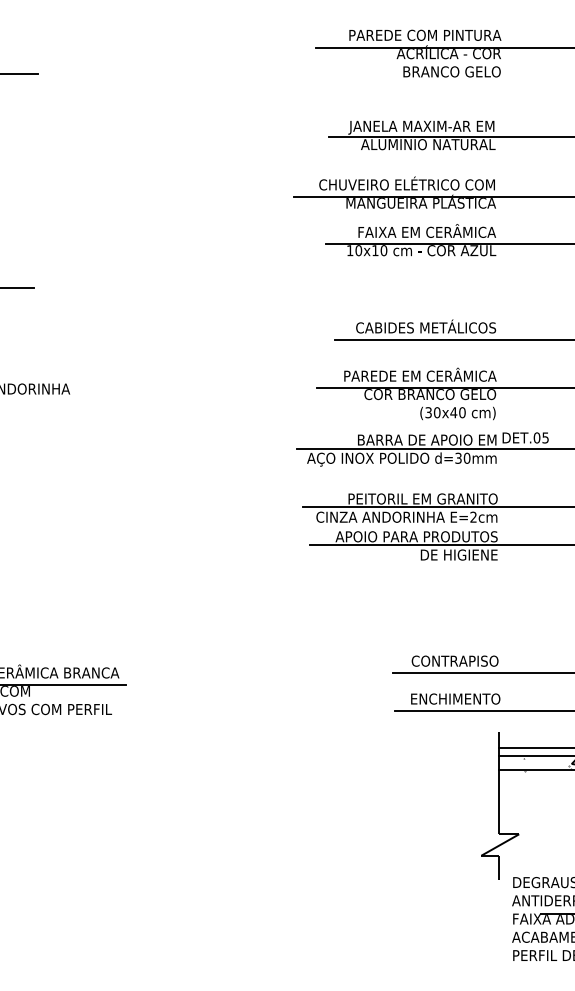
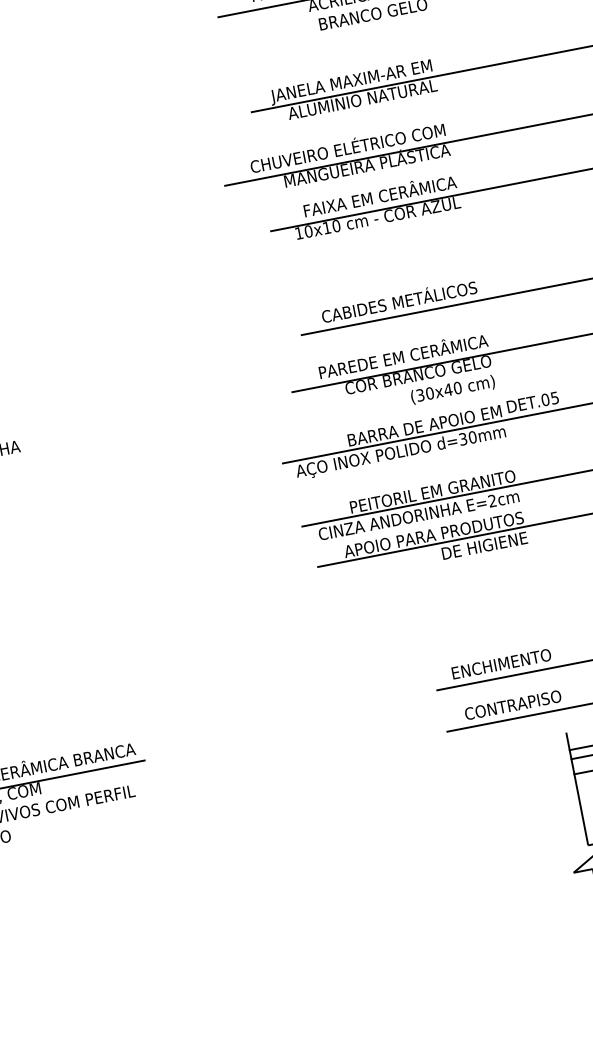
text: (448, 660) -> (495, 664), CONTRAPISO -> ENCHIMENTO
text: (450, 698) -> (505, 705), ENCHIMENTO -> CONTRAPISO

